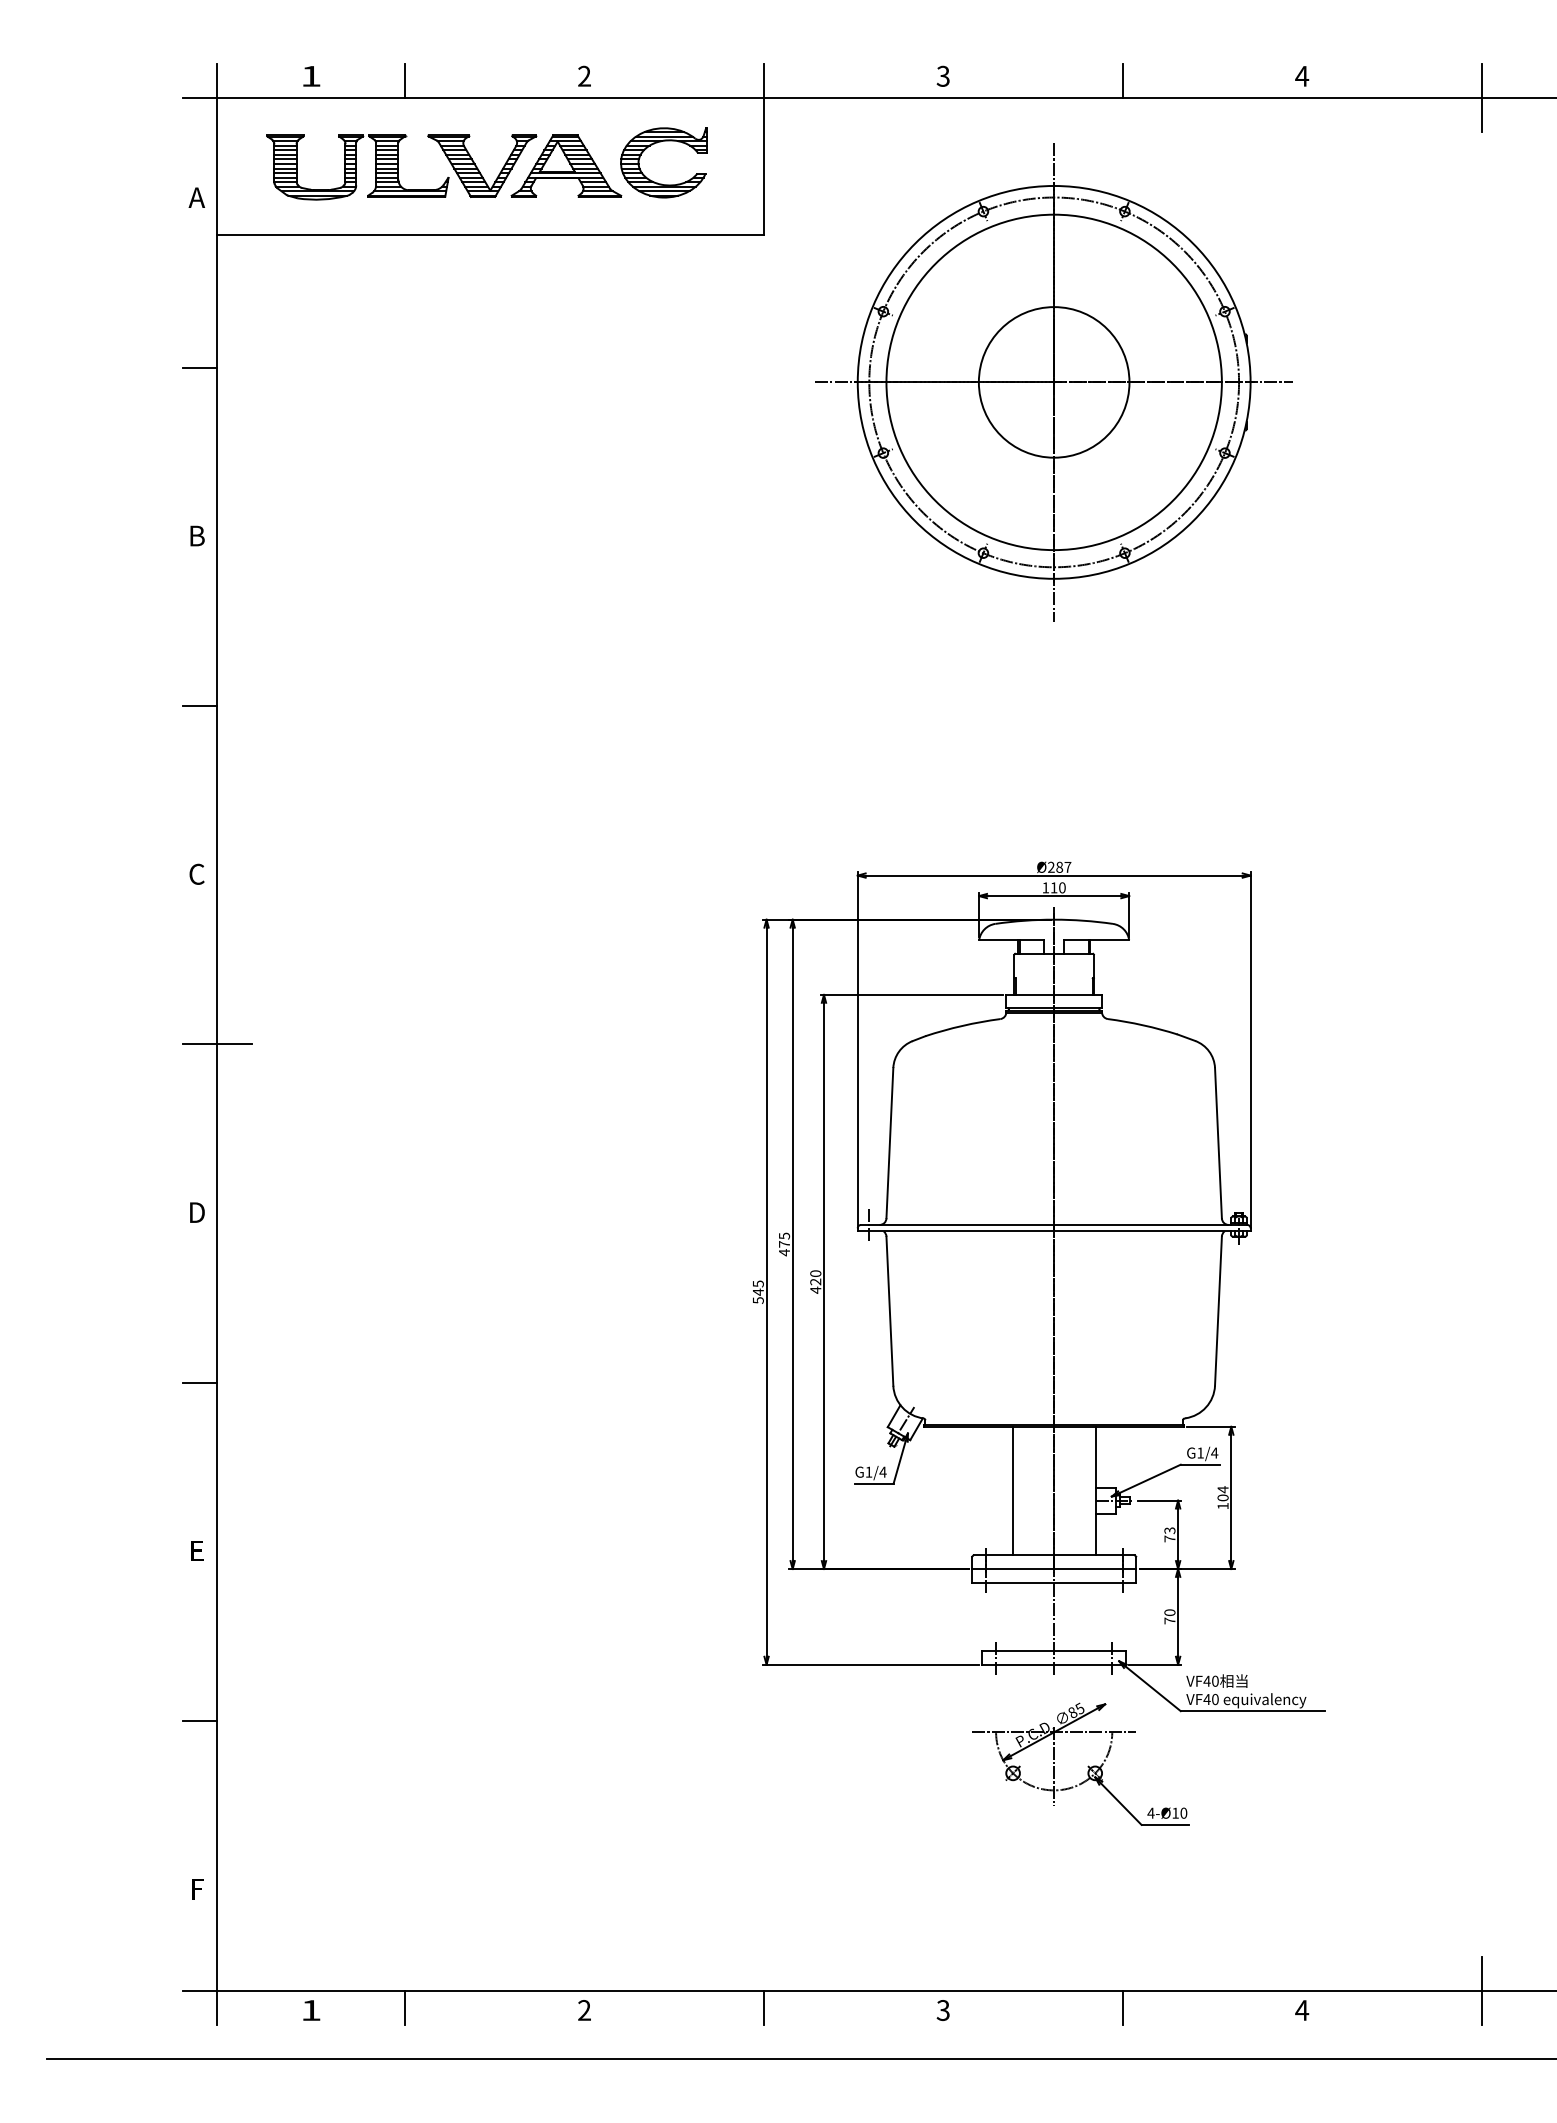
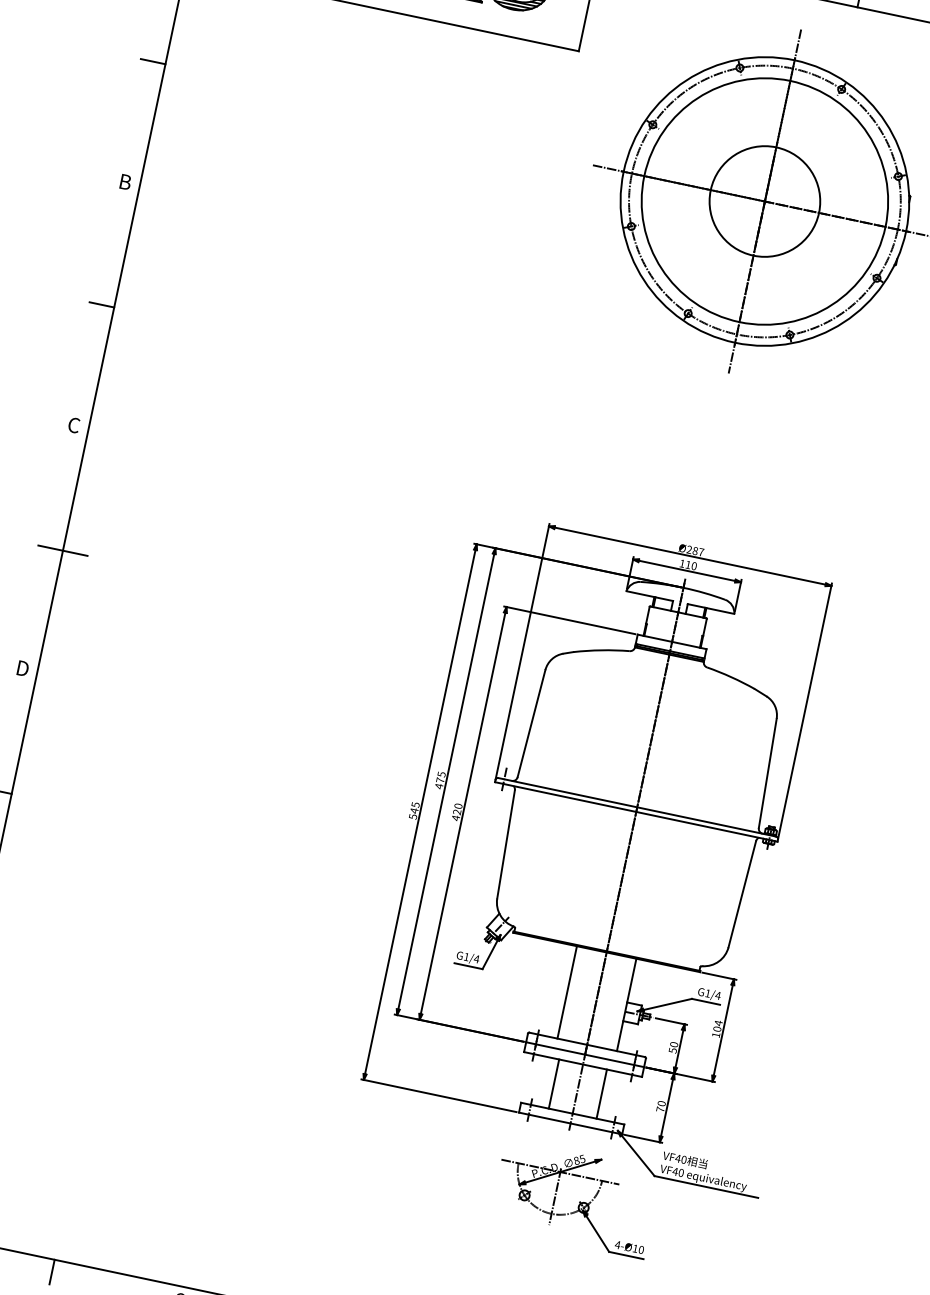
text: (1169, 1534) -> (673, 1047), 73 -> 50
line: (1020, 1616) -> (553, 1083), added
line: (1087, 1616) -> (601, 1093), added

